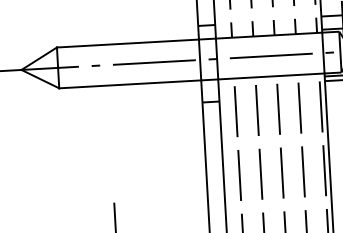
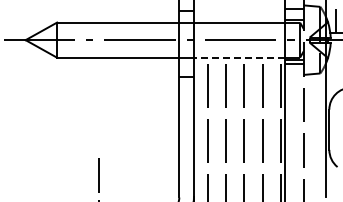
hatch: (273, 27) -> (243, 15), removed
line: (271, 76) -> (239, 57), solid -> dashed

